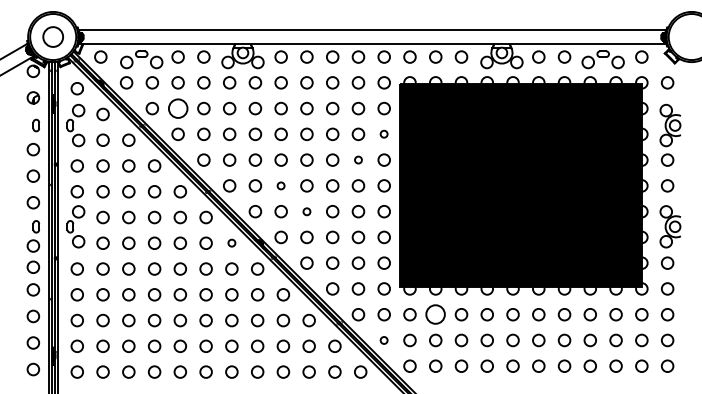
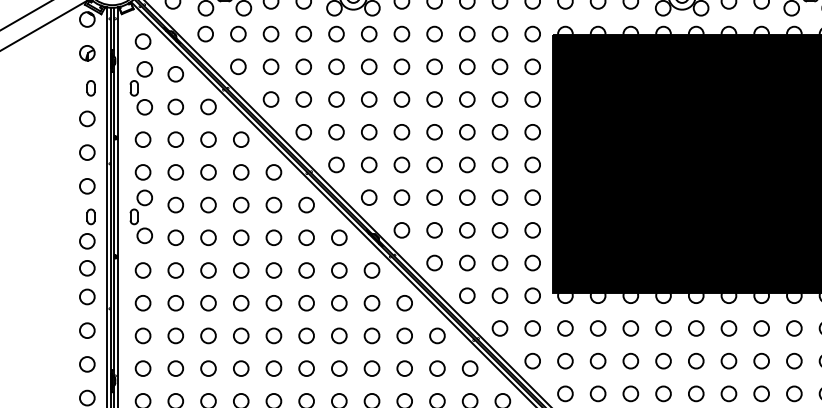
circle: (177, 108) -> (270, 66), size x0.62
circle: (383, 133) -> (531, 98), size x1.67
circle: (358, 159) -> (500, 131), size x1.67
circle: (280, 185) -> (401, 164), size x1.67
circle: (306, 211) -> (434, 197), size x1.67
circle: (231, 242) -> (338, 236), size x1.67
circle: (435, 314) -> (597, 328), size x0.62
circle: (383, 340) -> (531, 361), size x1.67

